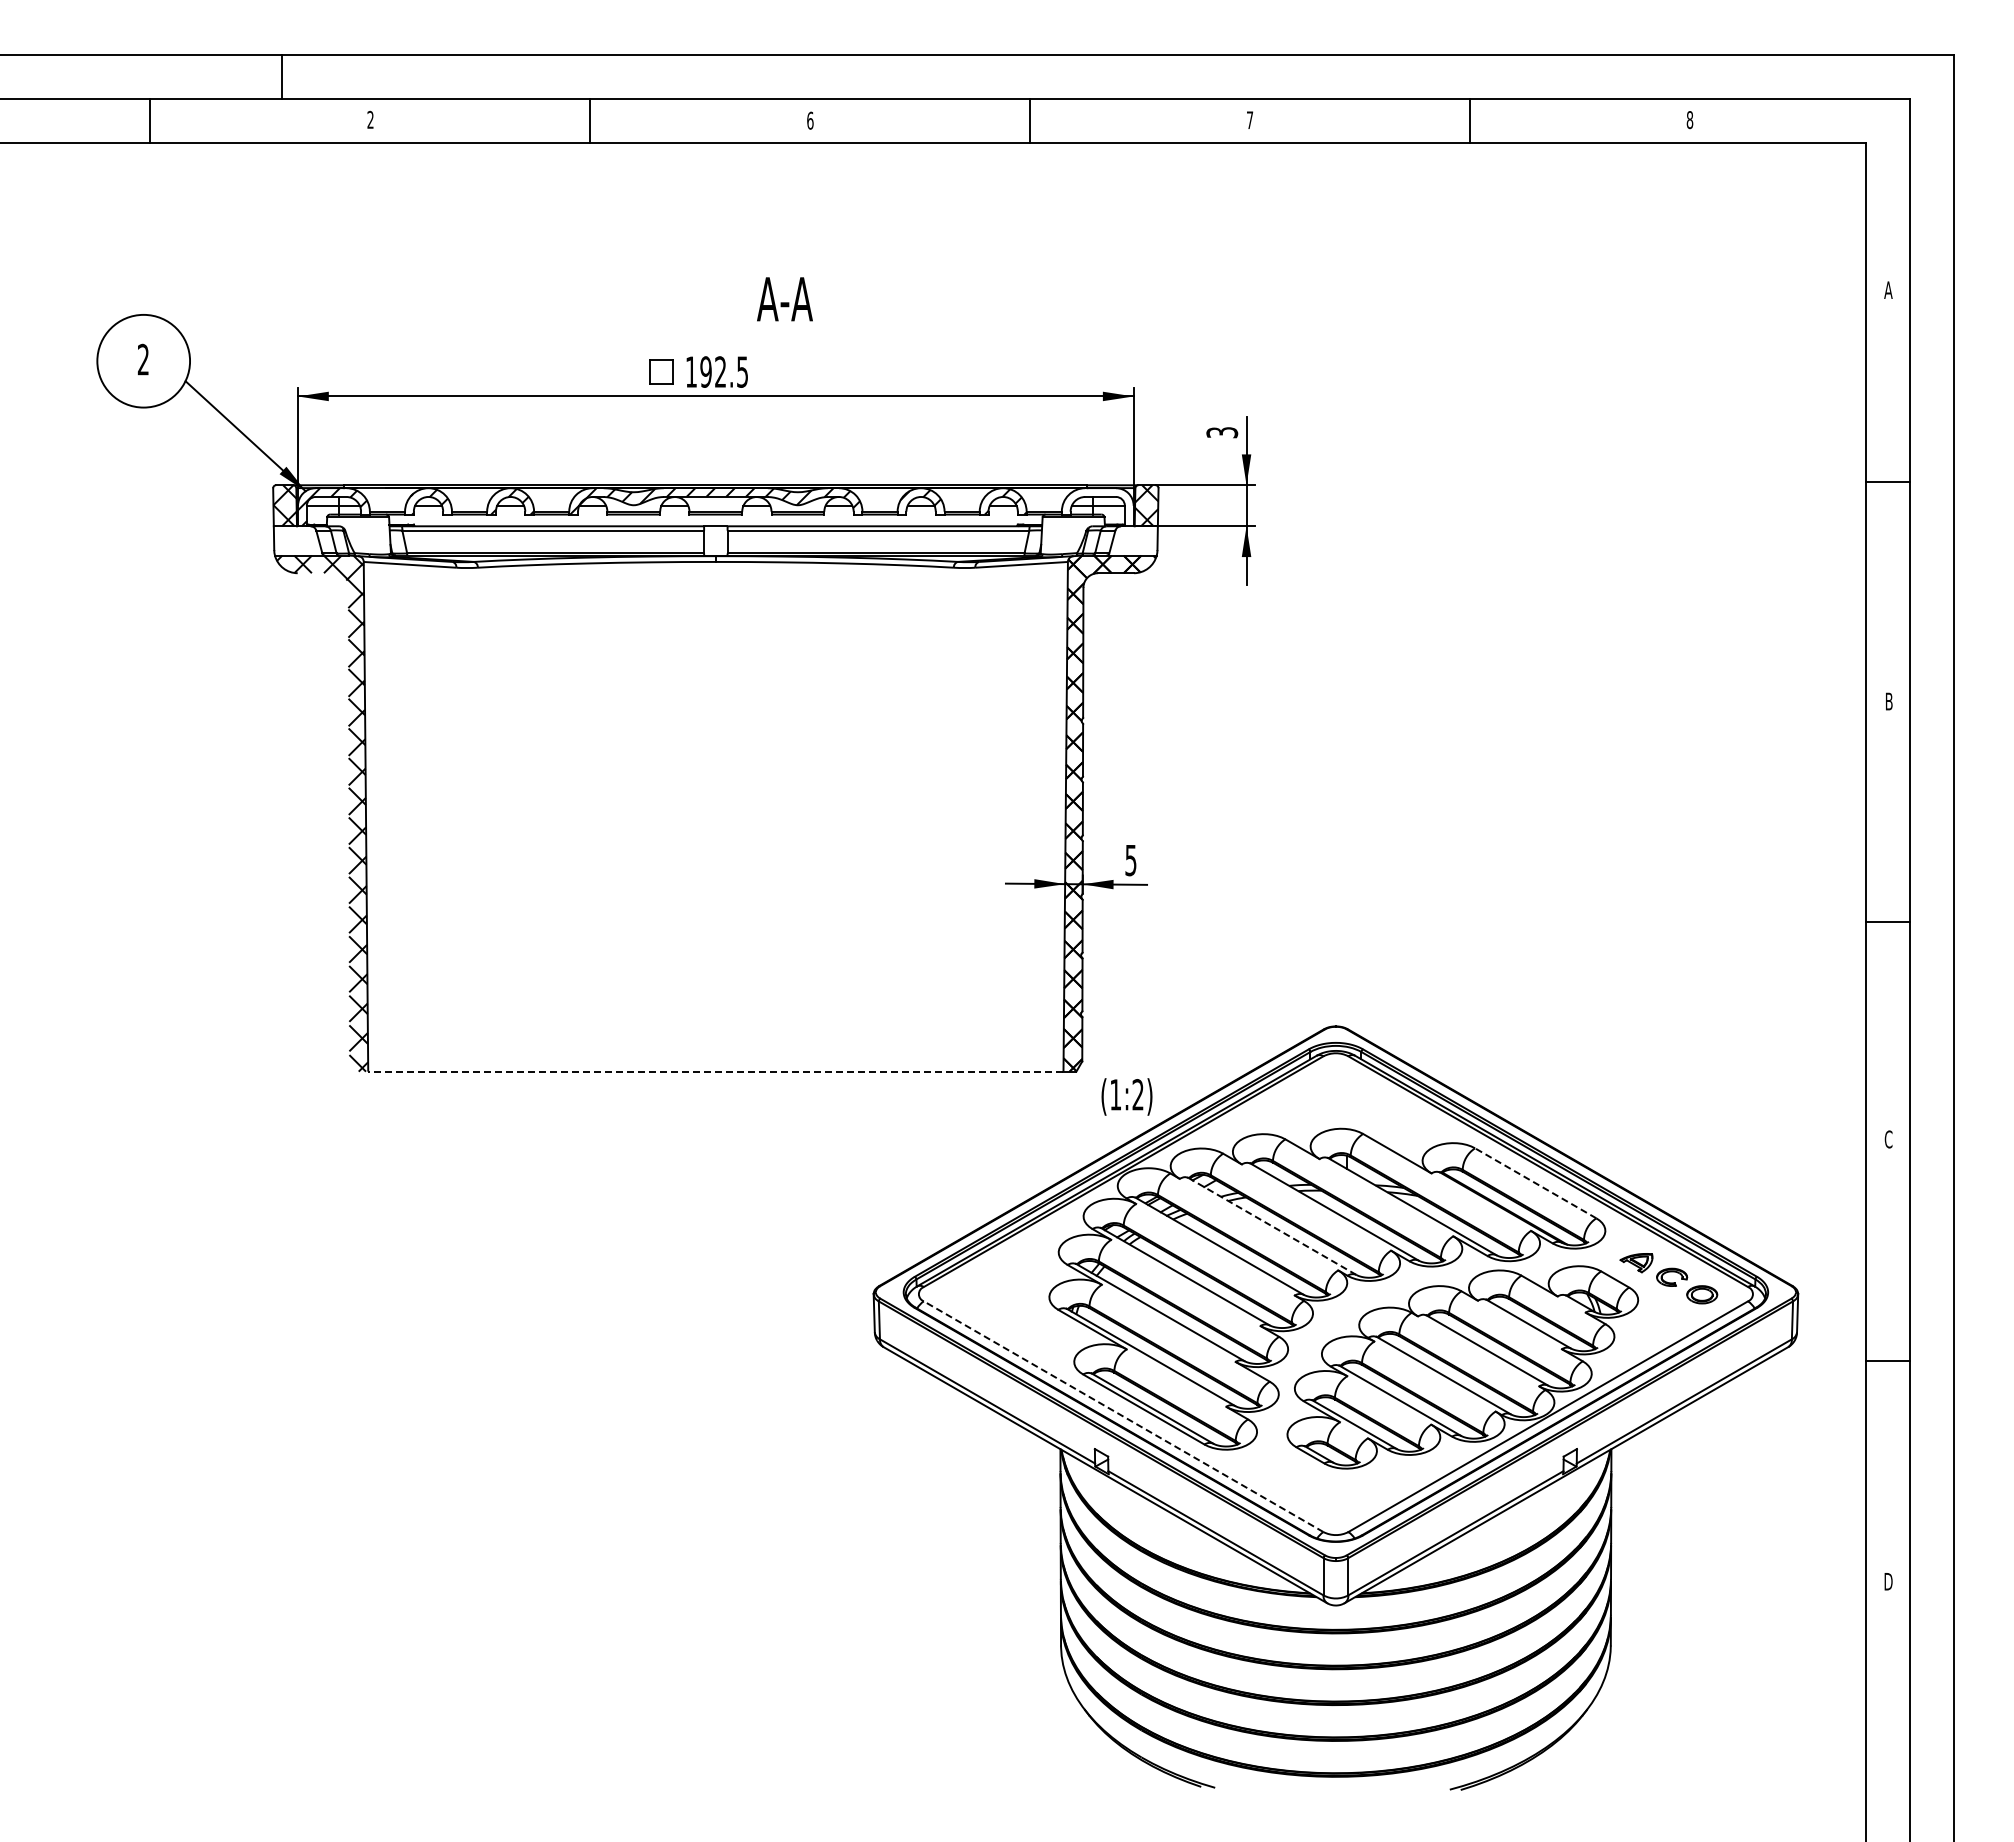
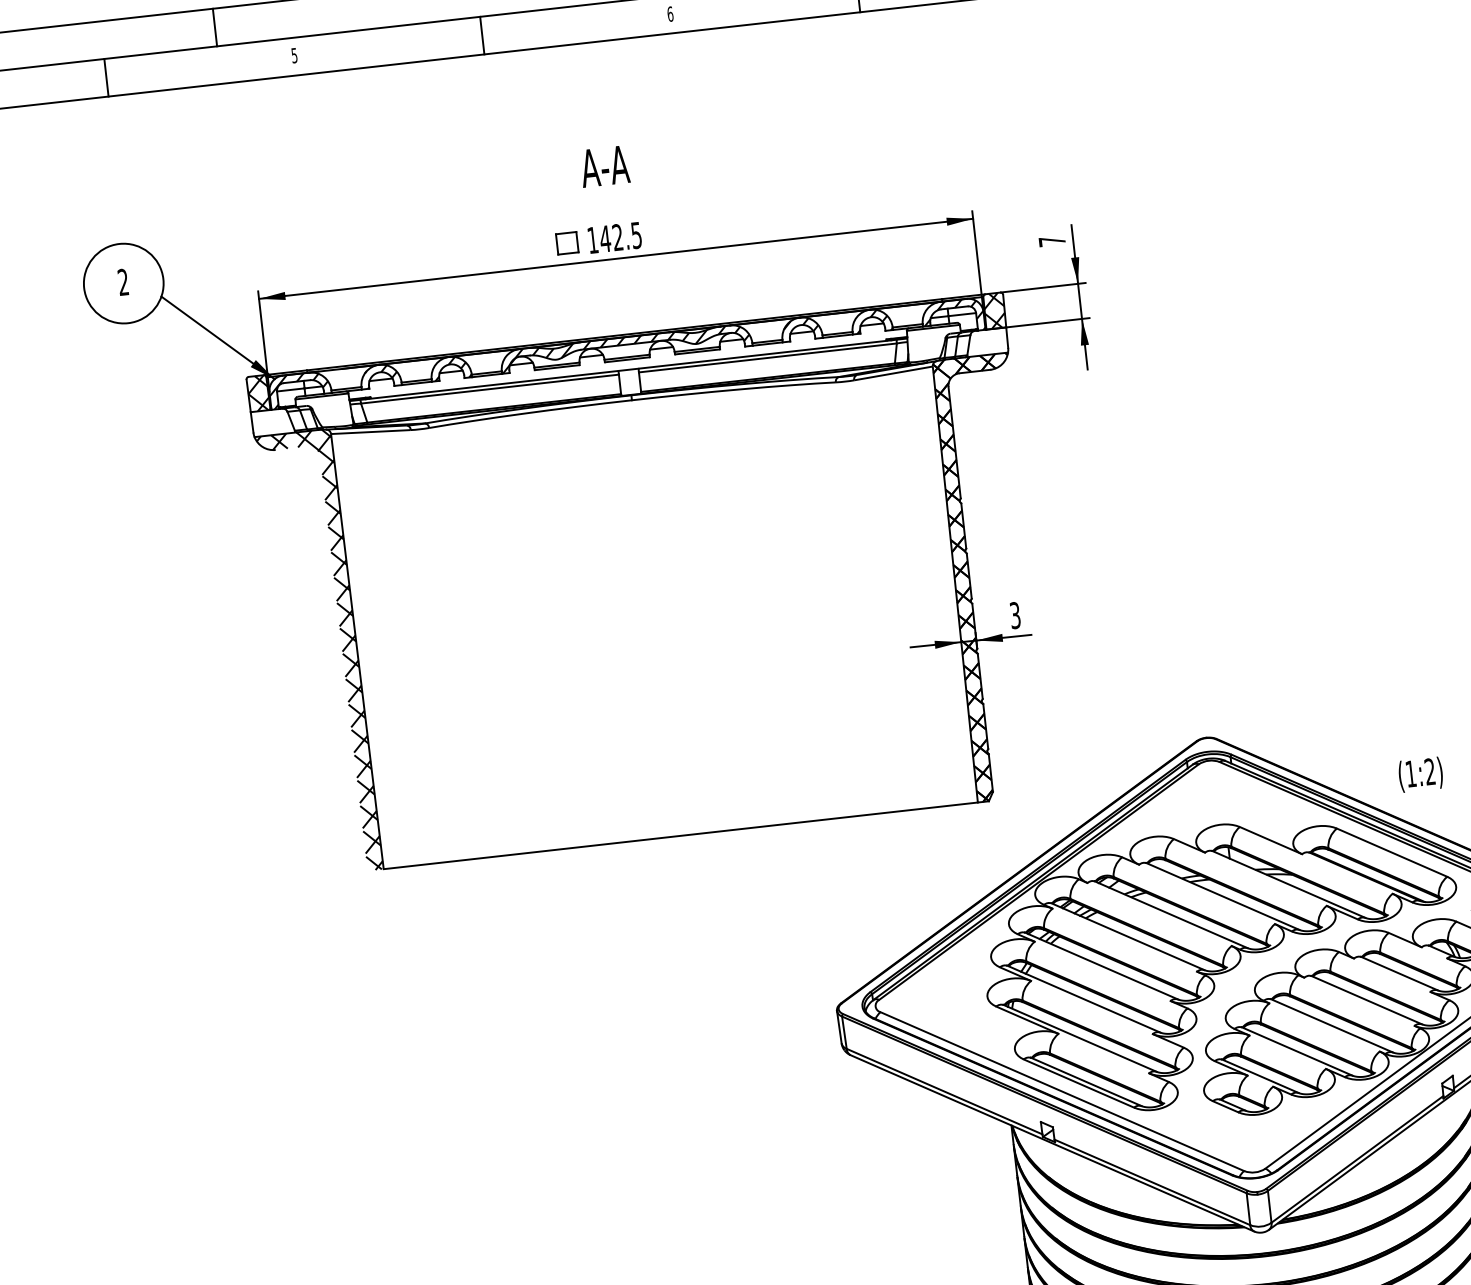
text: (370, 119) -> (294, 55), 2 -> 5
text: (784, 299) -> (604, 166), moved
text: (706, 371) -> (605, 238), 192.5 -> 142.5
text: (1222, 432) -> (1052, 241), 3 -> 7
hatch: (1098, 507) -> (953, 317), added
text: (1131, 859) -> (1015, 614), 5 -> 3
line: (715, 1071) -> (680, 835), dashed -> solid
text: (1126, 1096) -> (1420, 774), moved
line: (1535, 1183) -> (1391, 852), dashed -> solid
line: (1272, 1226) -> (1171, 914), dashed -> solid
line: (1123, 1416) -> (1062, 1091), dashed -> solid

